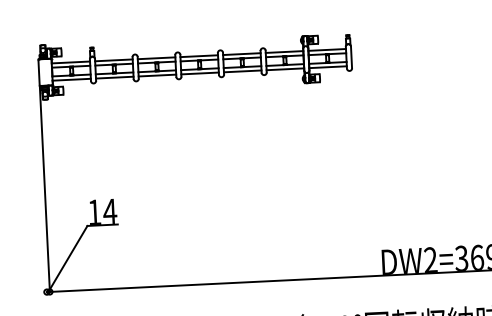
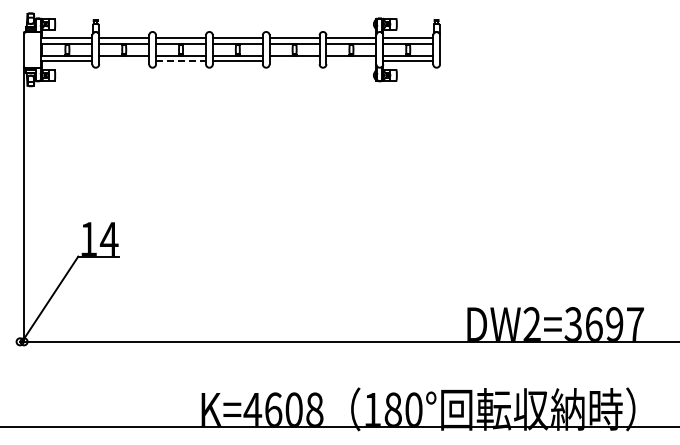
line: (285, 69) -> (351, 61), removed
line: (242, 71) -> (294, 61), removed
line: (157, 75) -> (181, 61), solid -> dashed
line: (114, 77) -> (124, 61), removed

